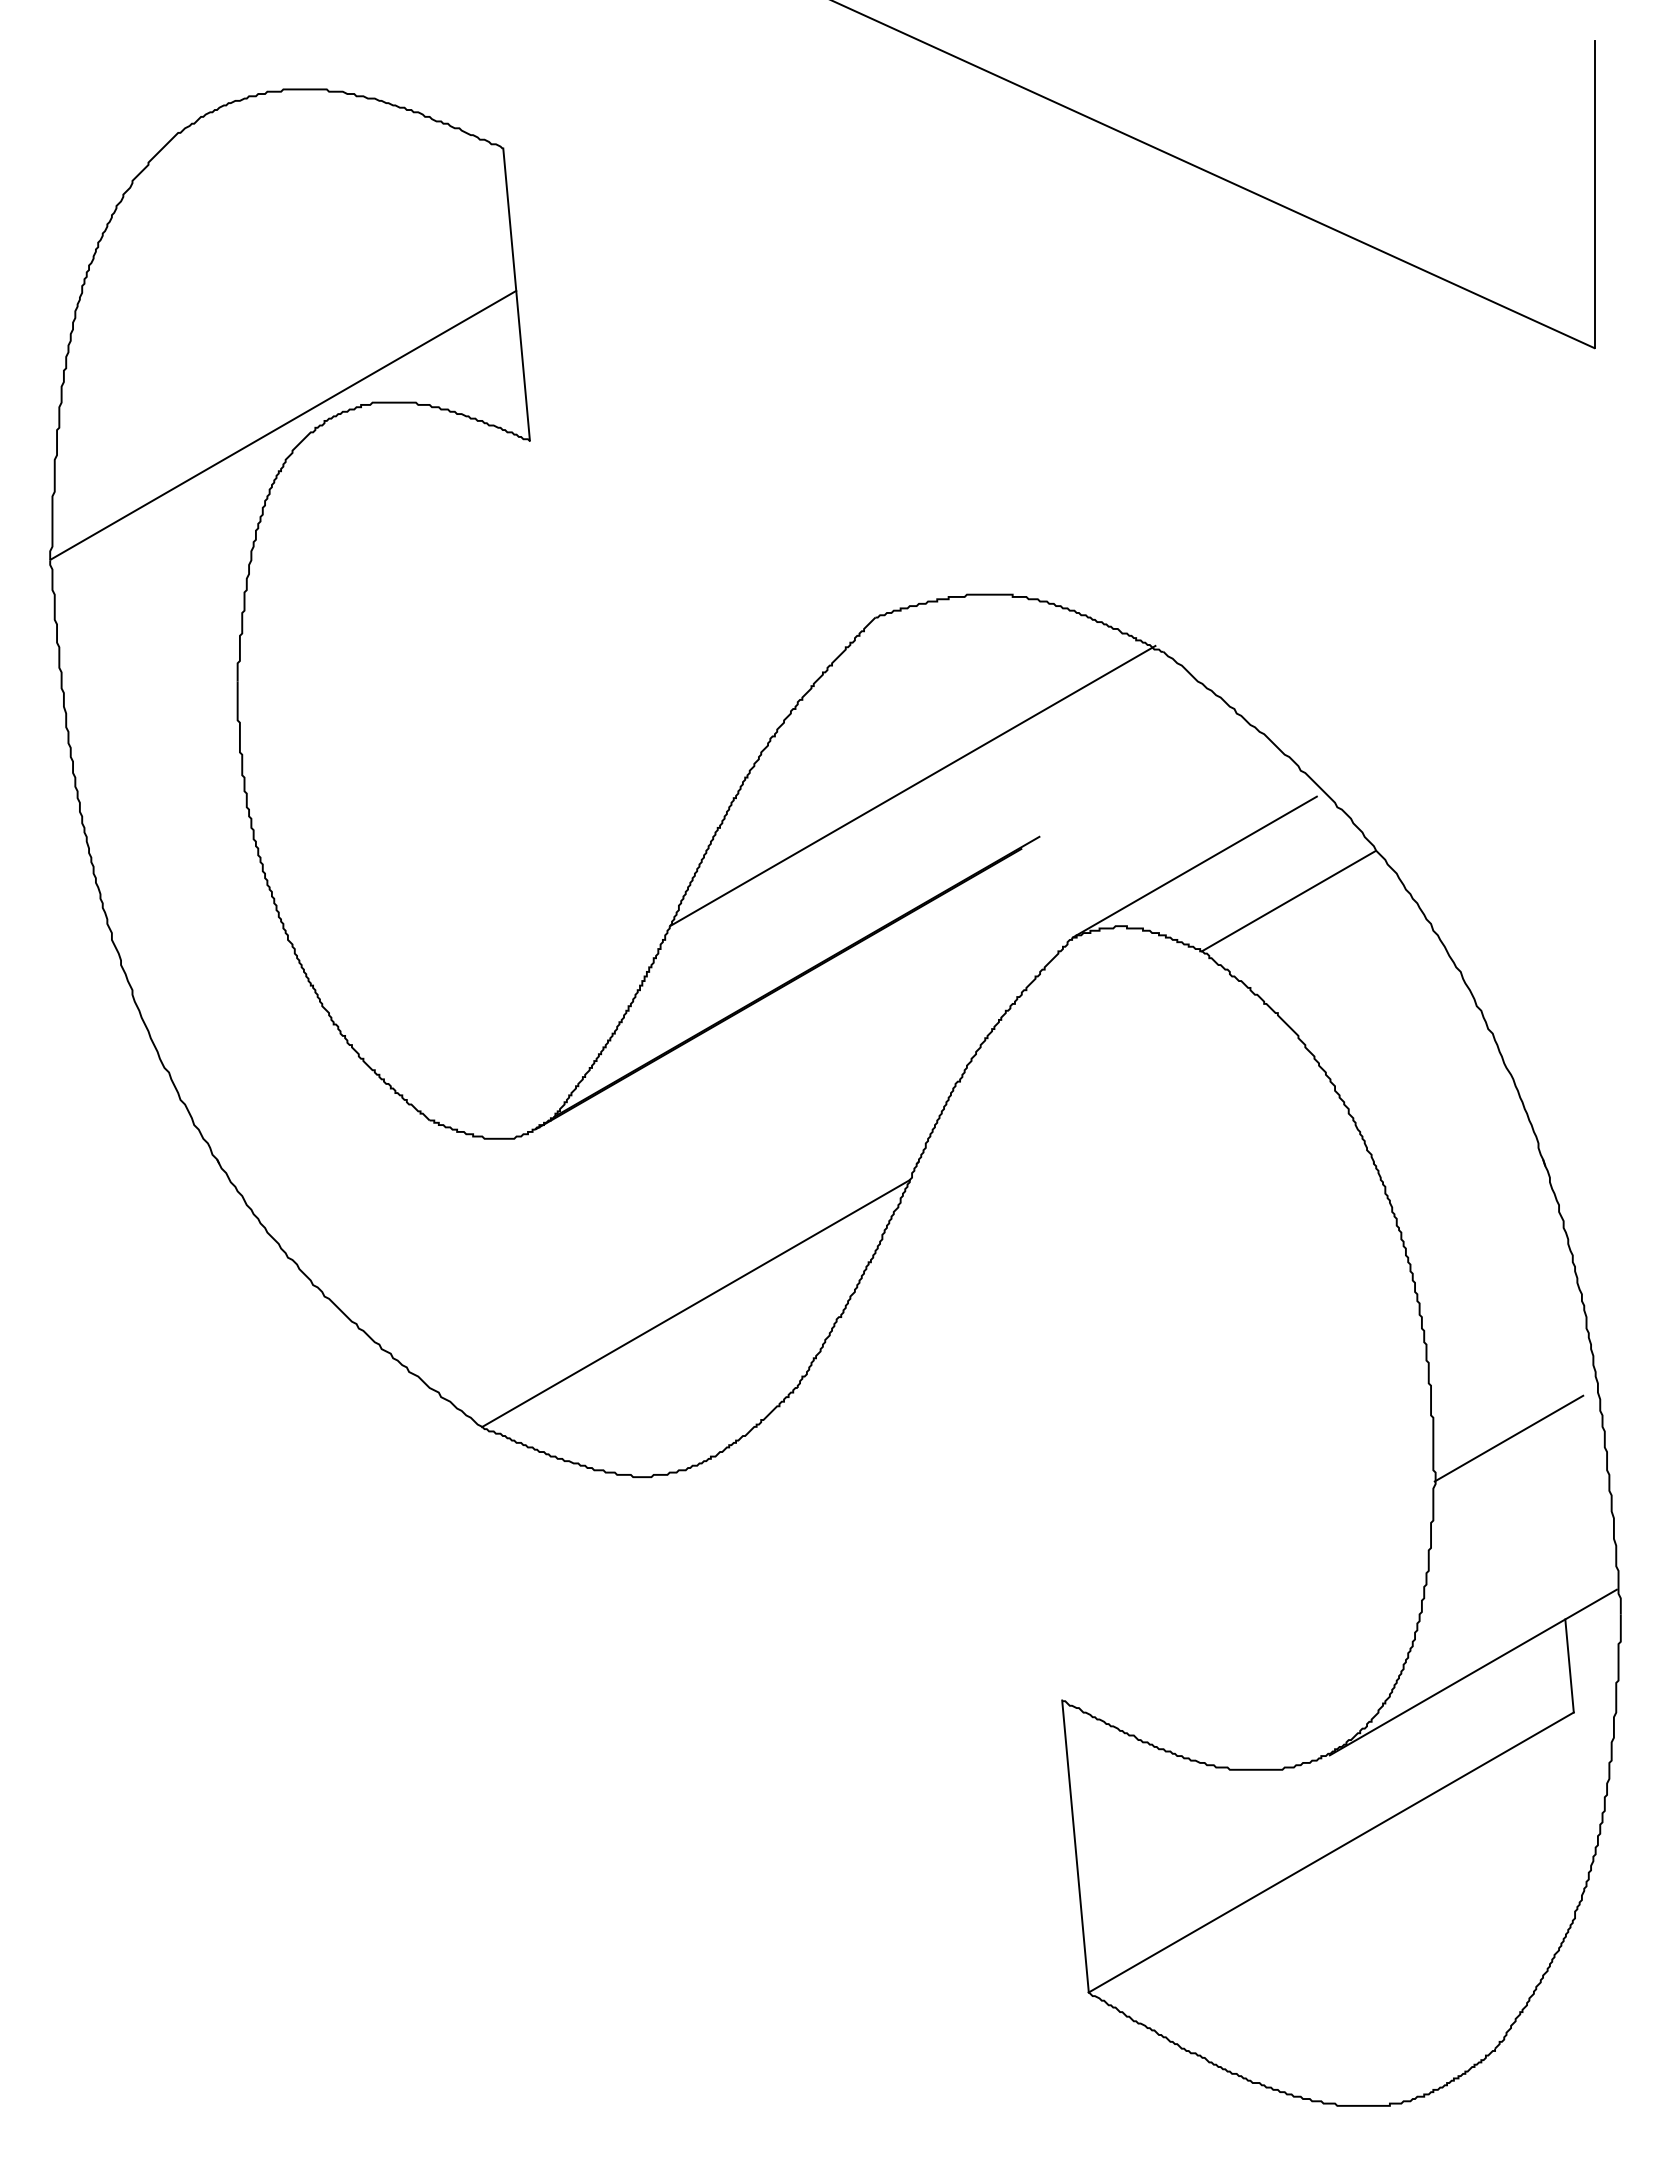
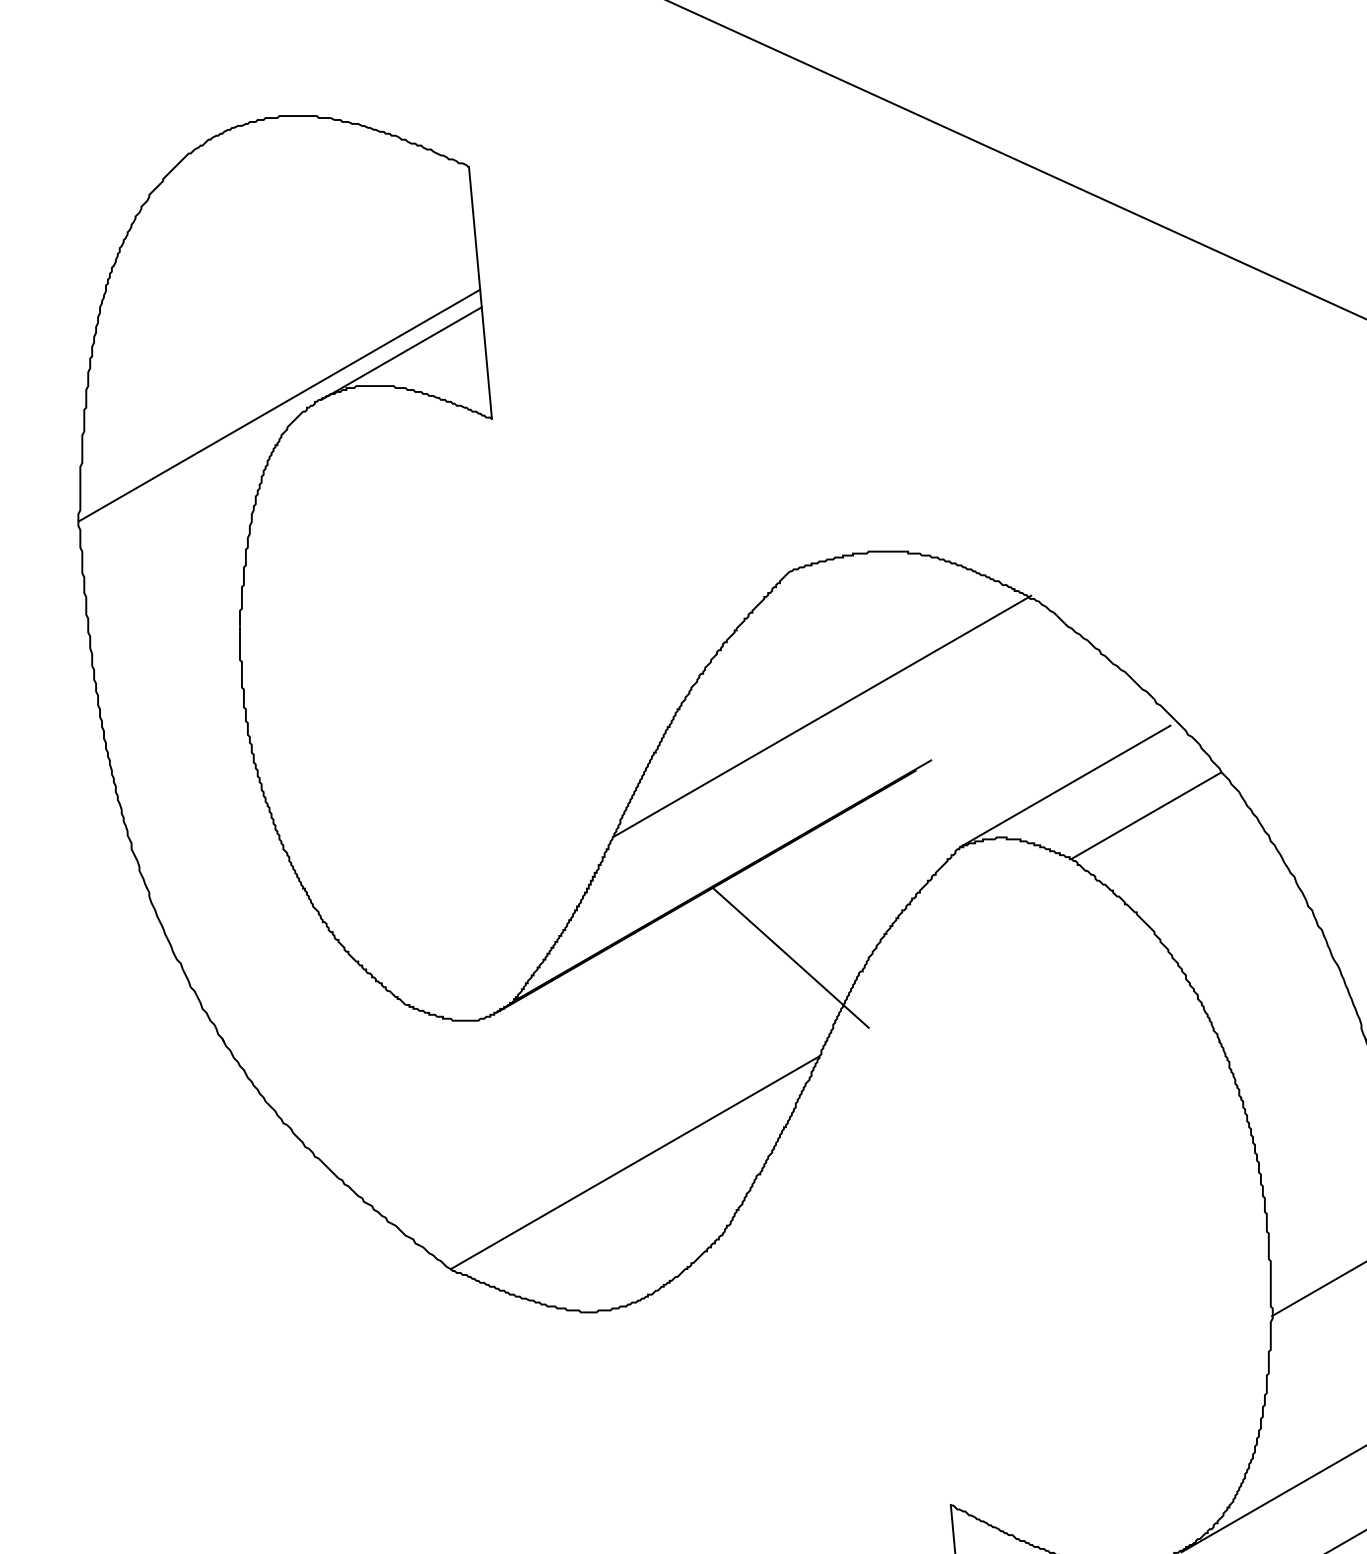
line: (424, 364) -> (401, 353), added
line: (876, 1065) -> (790, 957), added

